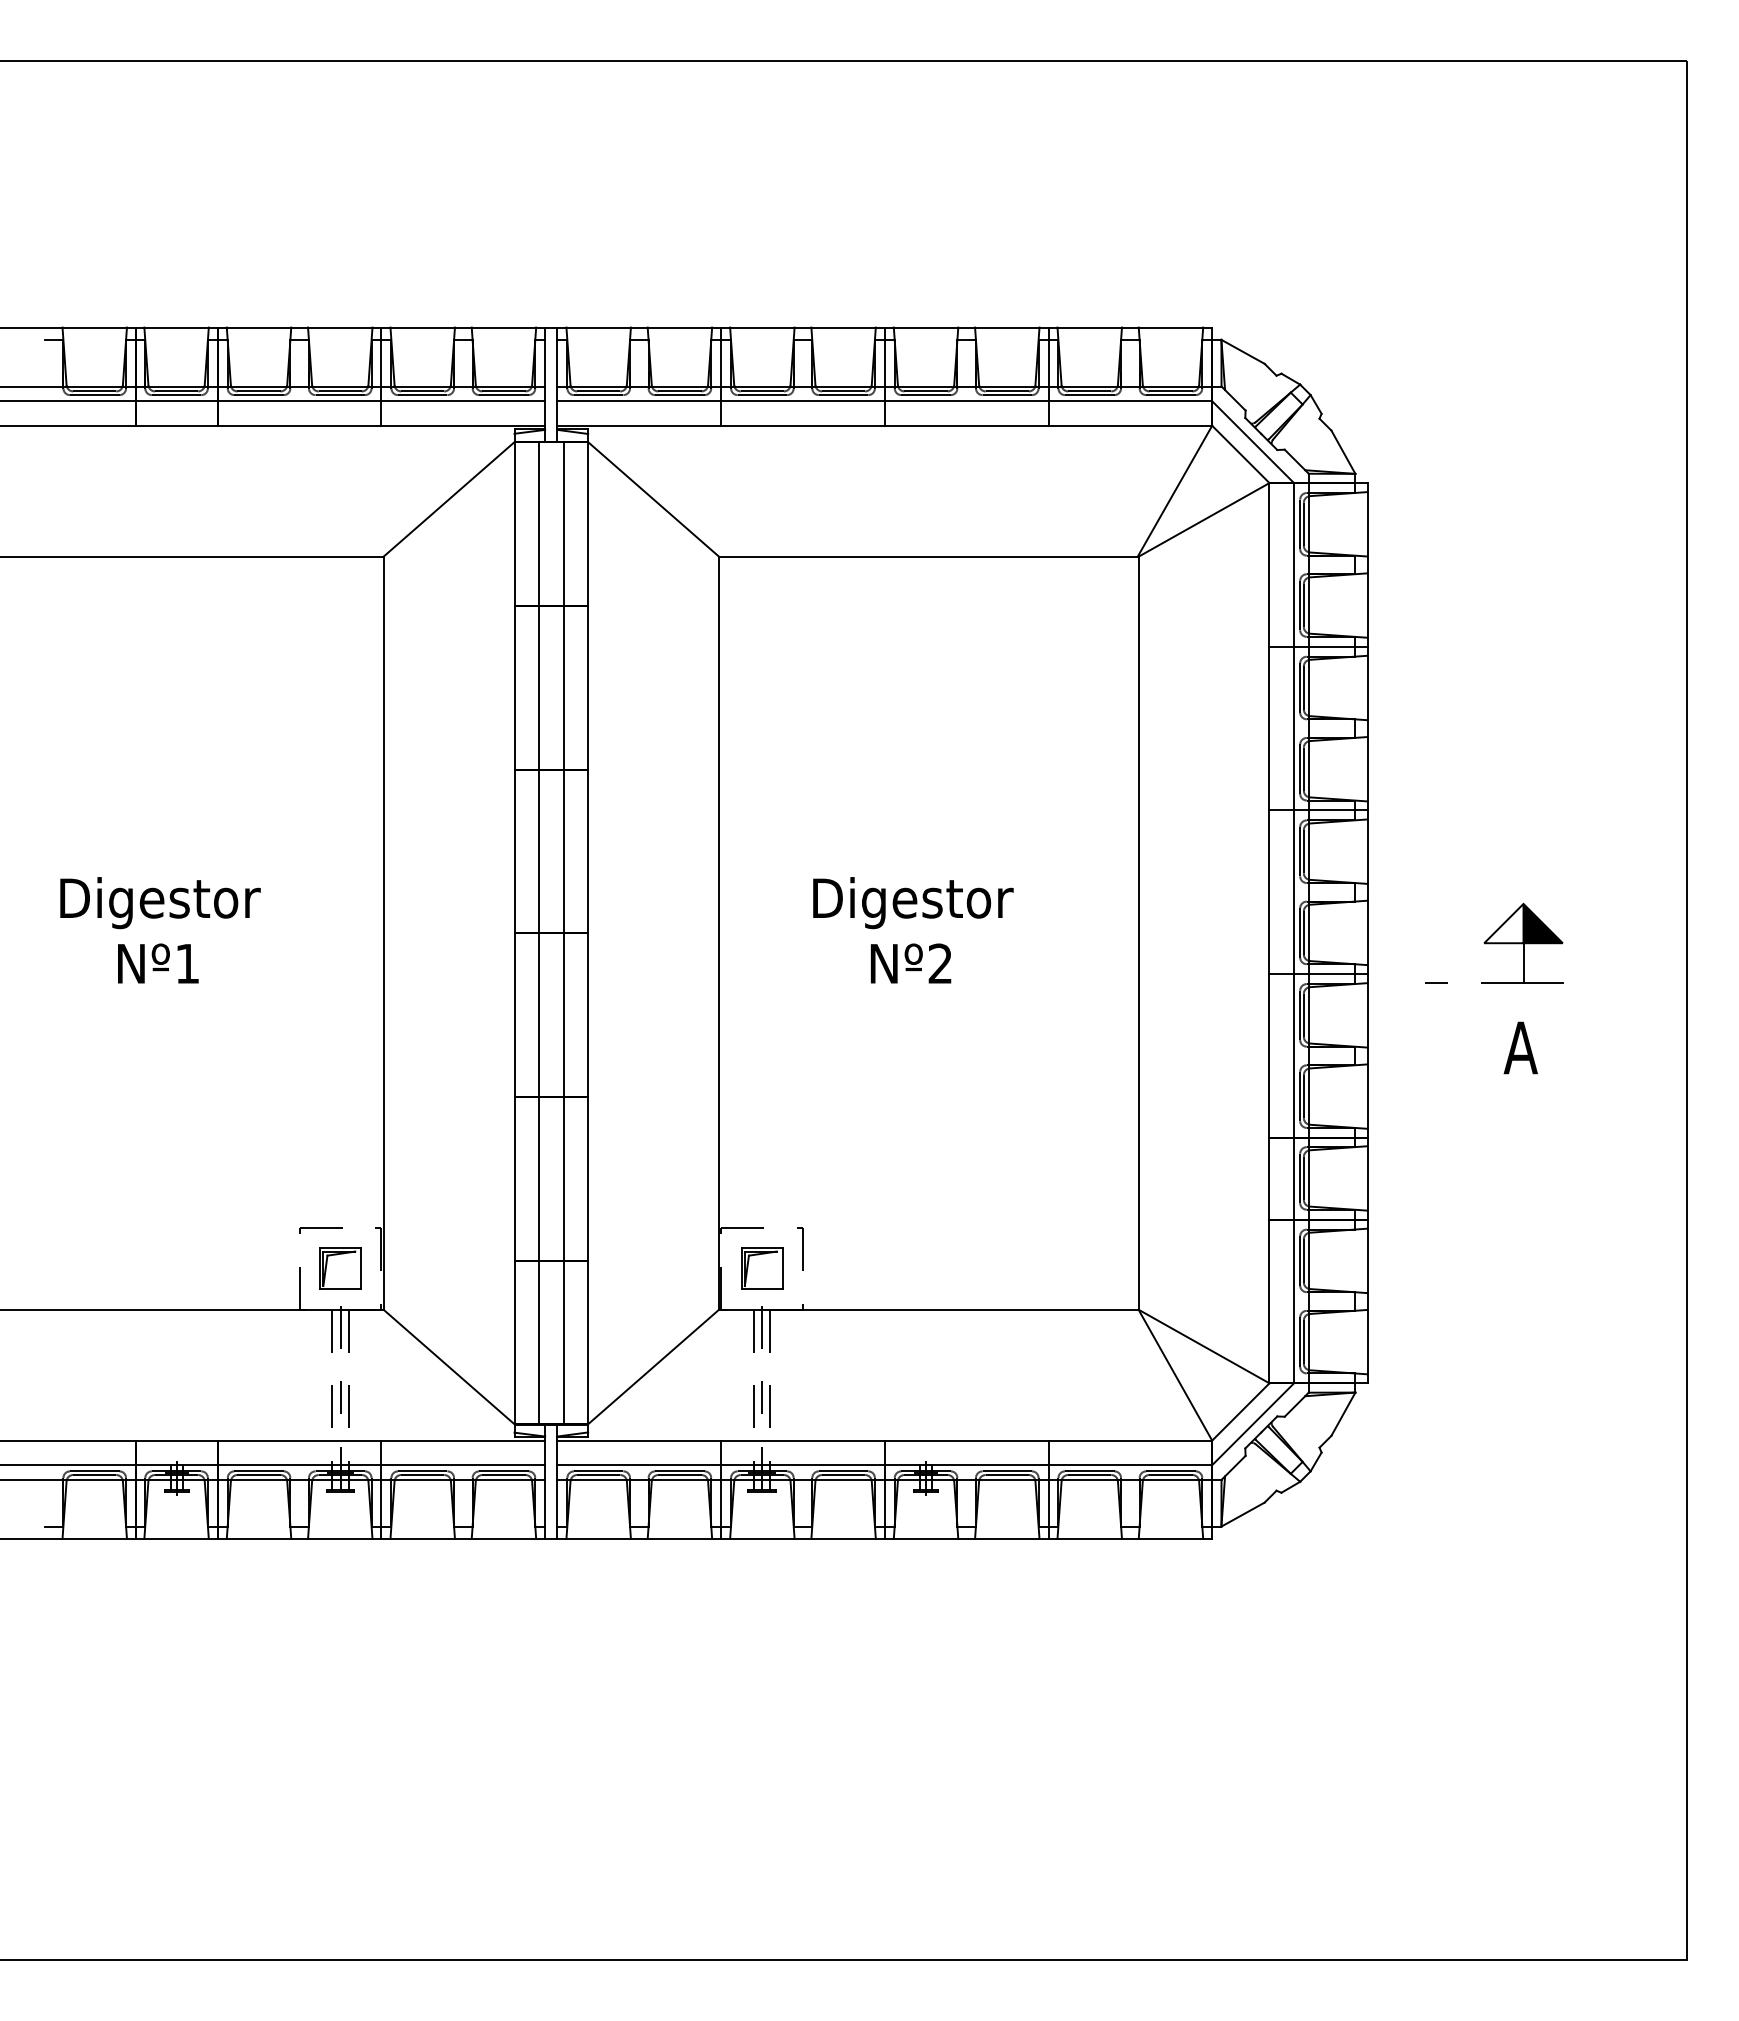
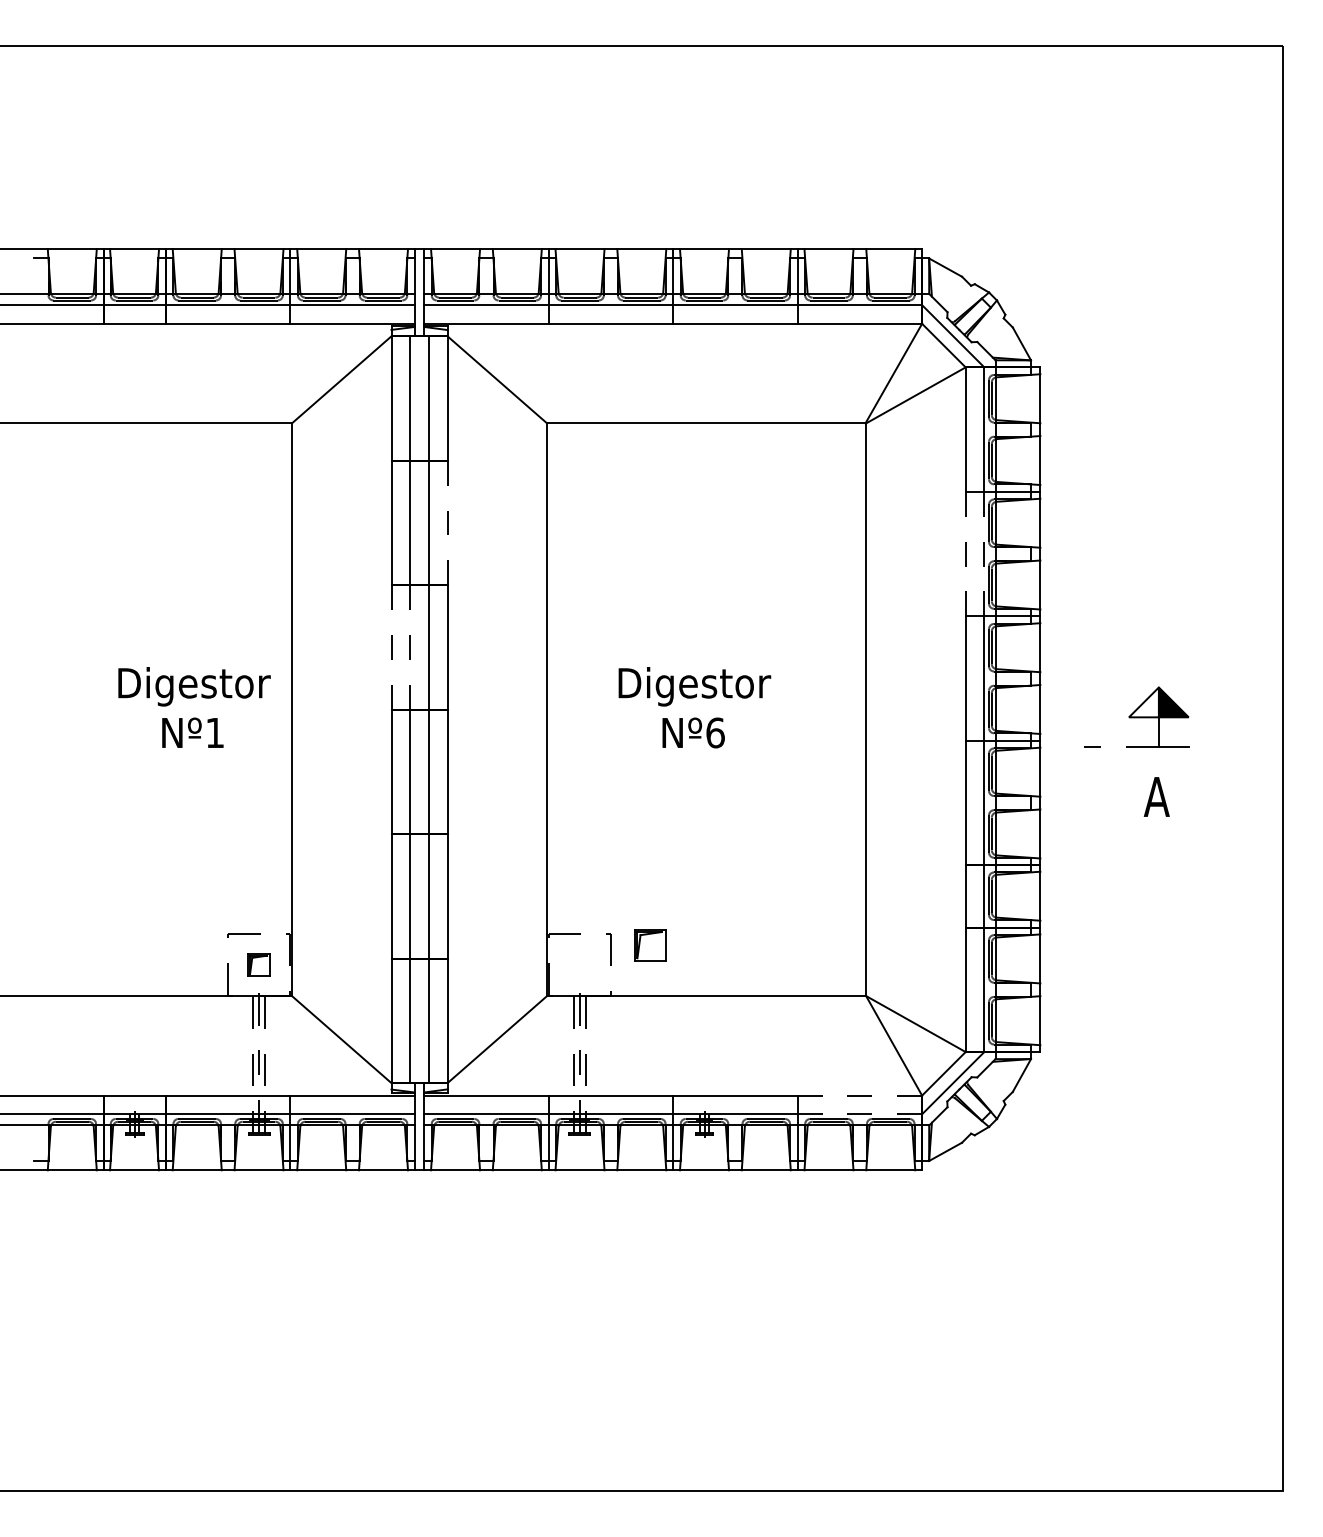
line: (588, 687) -> (447, 522), solid -> dashed
line: (1269, 728) -> (965, 554), solid -> dashed
line: (1294, 728) -> (984, 554), solid -> dashed
line: (514, 851) -> (391, 647), solid -> dashed
line: (539, 851) -> (410, 647), solid -> dashed
text: (160, 930) -> (194, 707), moved
text: (940, 963) -> (715, 732), Nº2 -> Nº6
part: (340, 1268) -> (259, 964), size x0.7
part: (762, 1268) -> (650, 944), moved
line: (1130, 1440) -> (859, 1095), solid -> dashed
line: (1130, 1465) -> (859, 1114), solid -> dashed

